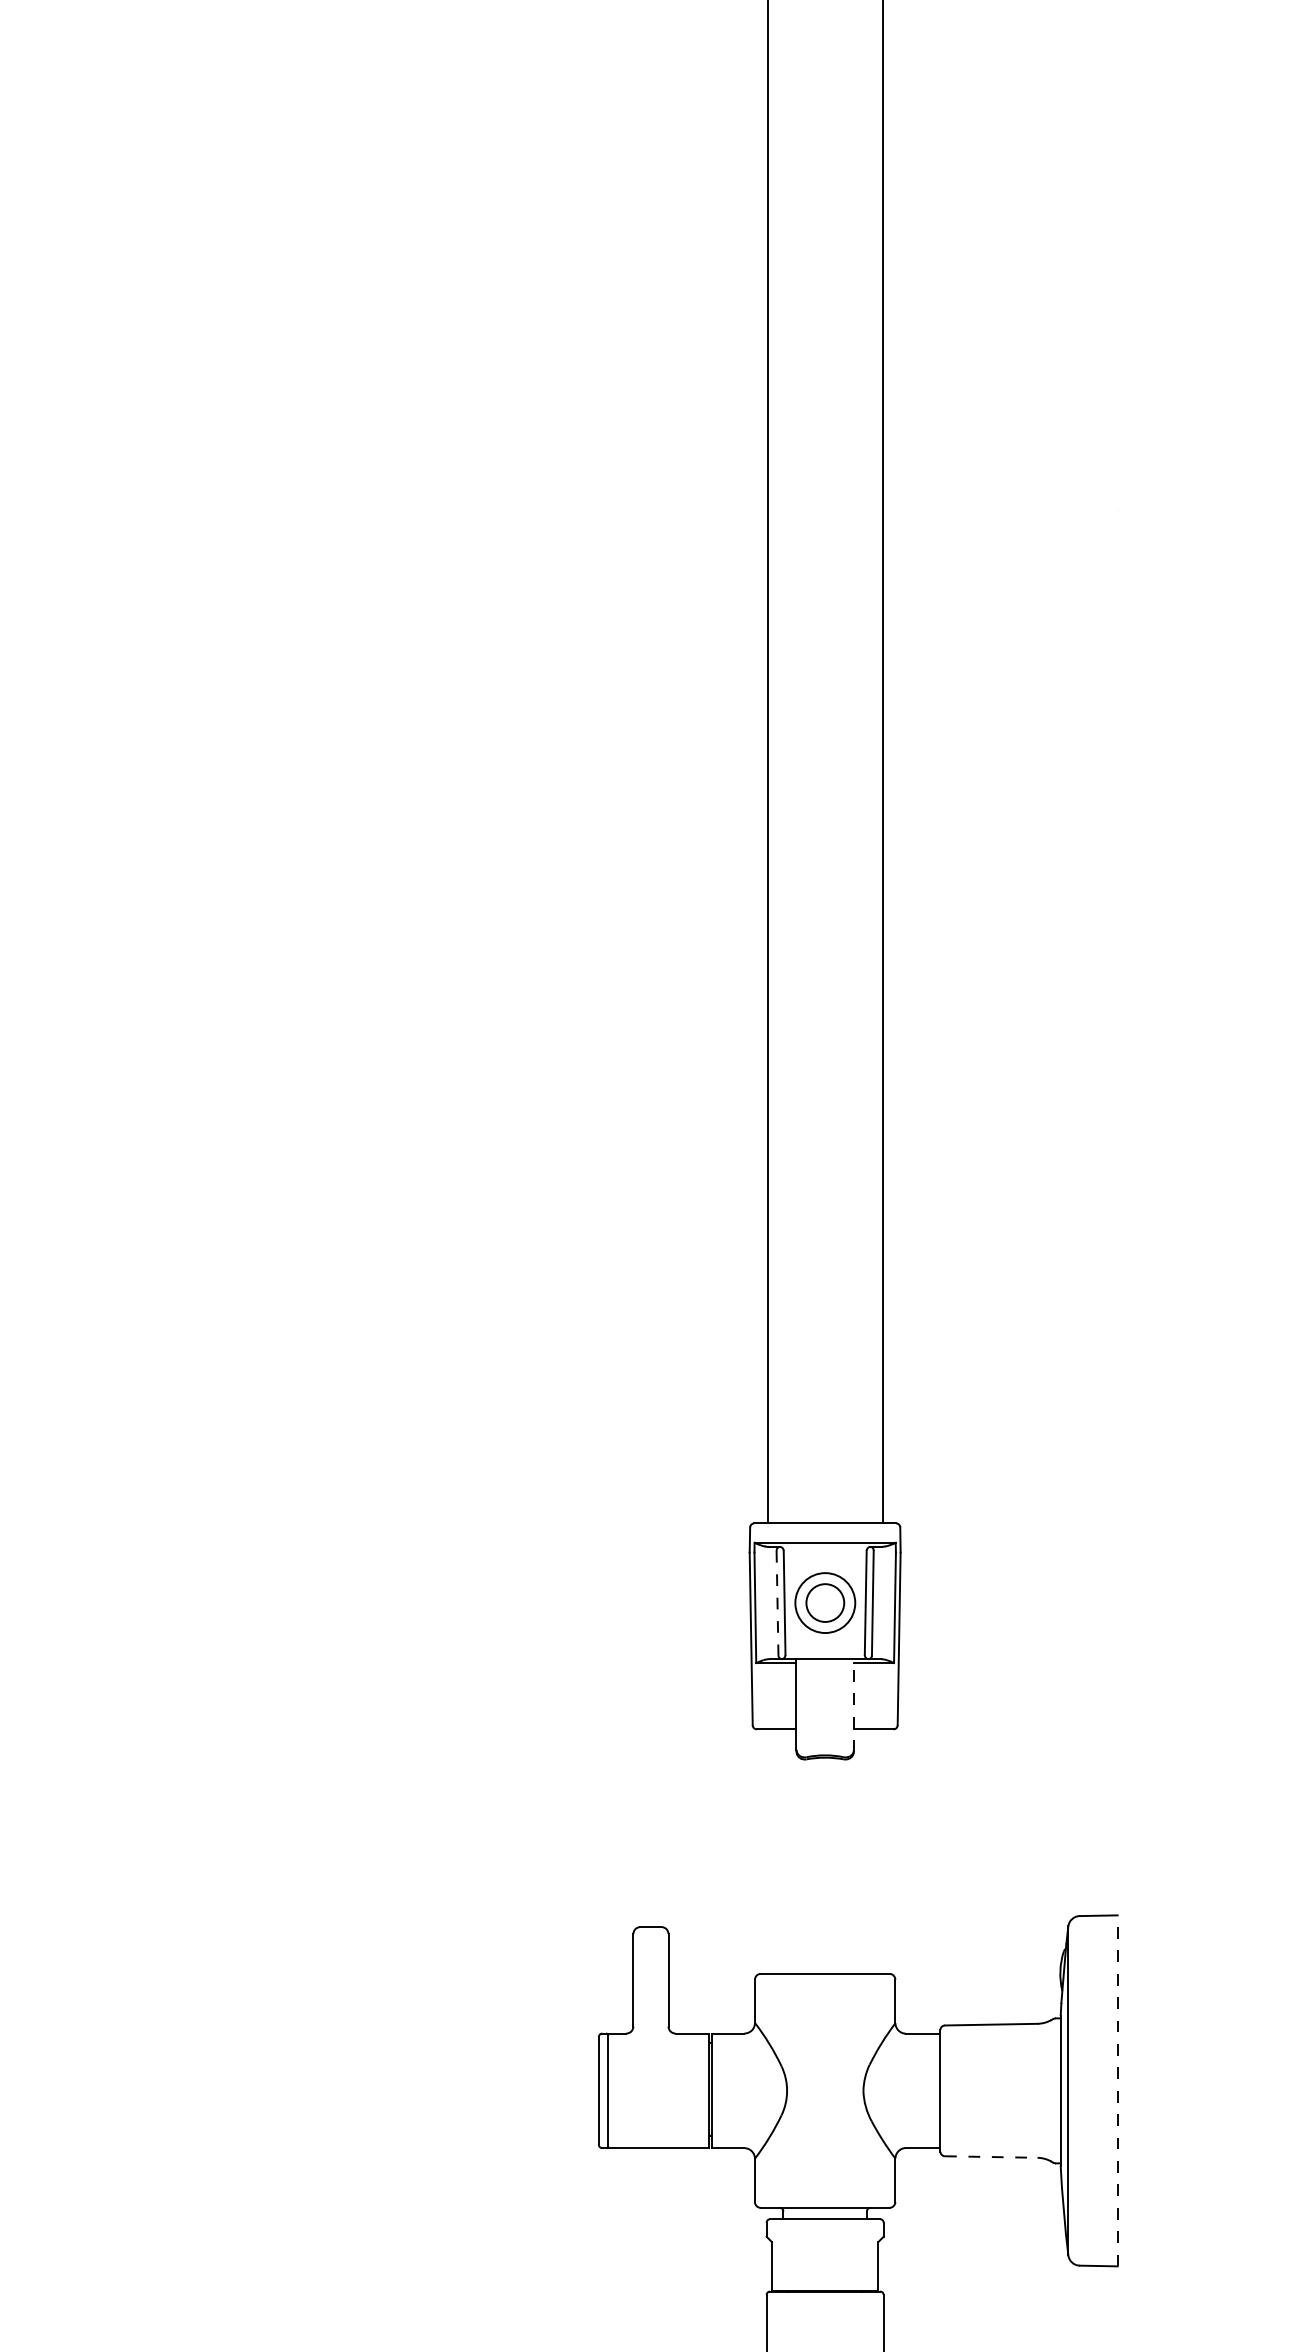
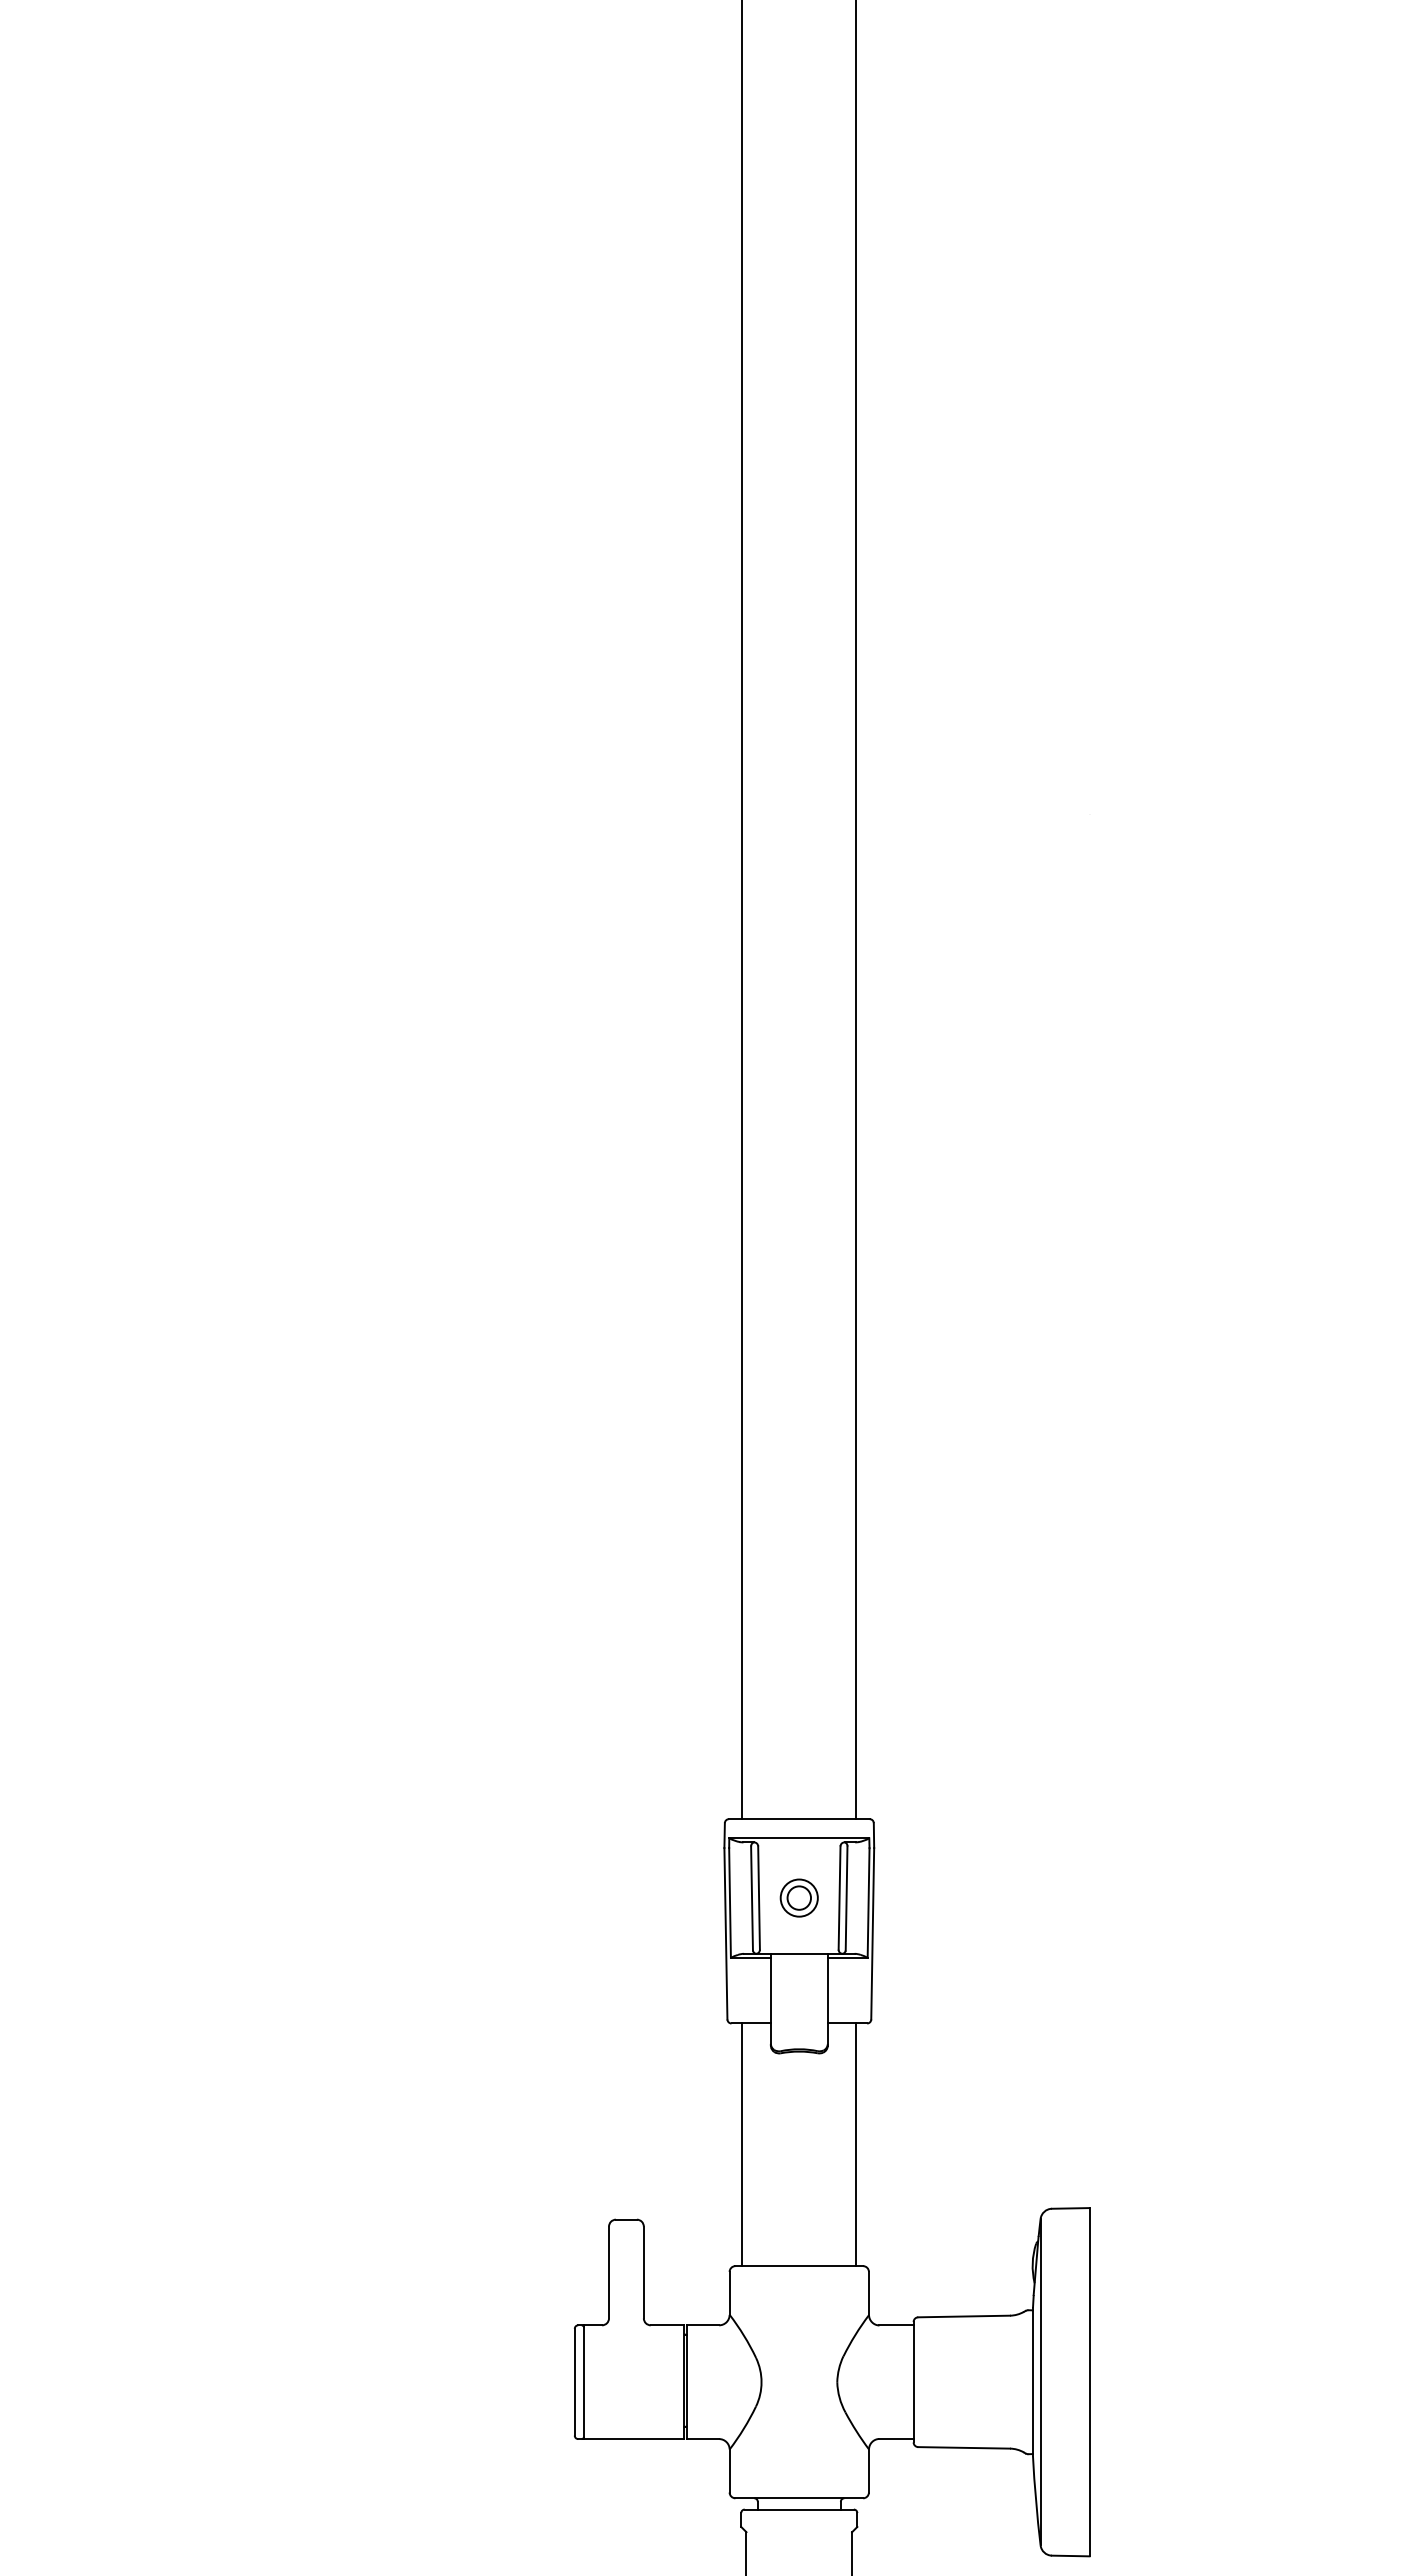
part: (824, 1602) -> (798, 1897), size x0.62
line: (777, 1604) -> (752, 1899), dashed -> solid
line: (853, 1705) -> (827, 1999), dashed -> solid
line: (767, 1851) -> (742, 2144), added
line: (882, 1851) -> (856, 2144), added
line: (1117, 2090) -> (1089, 2381), dashed -> solid
line: (991, 2156) -> (964, 2447), dashed -> solid

